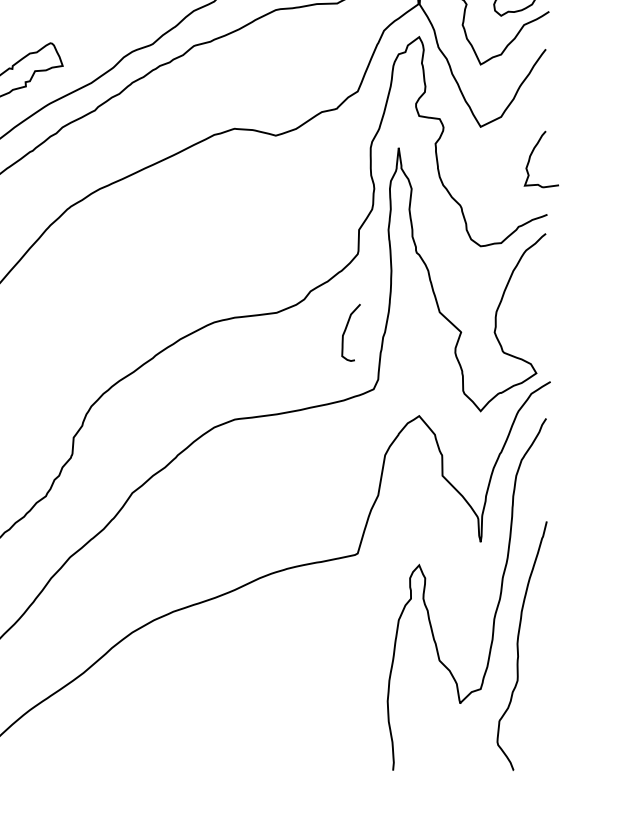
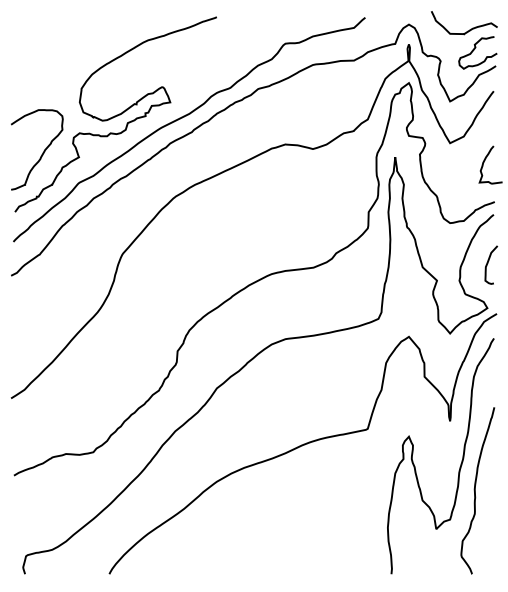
curve: (346, 330) -> (488, 263), moved

